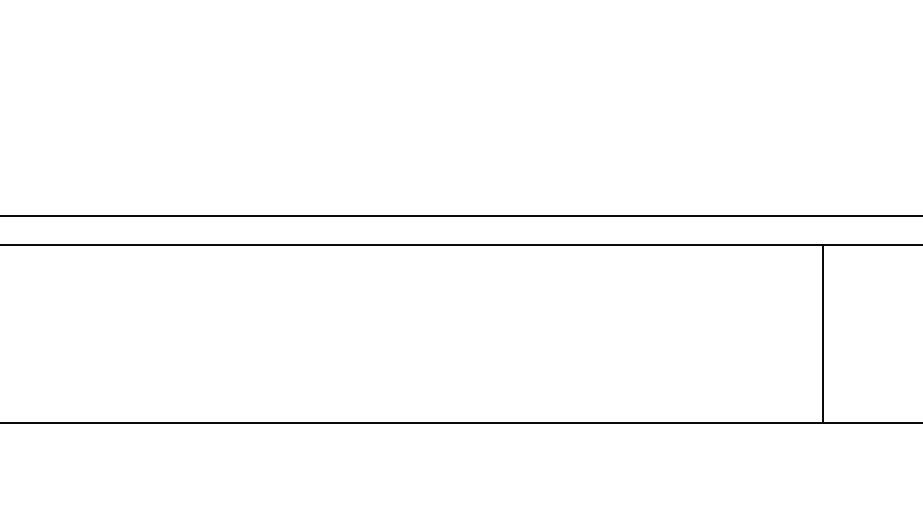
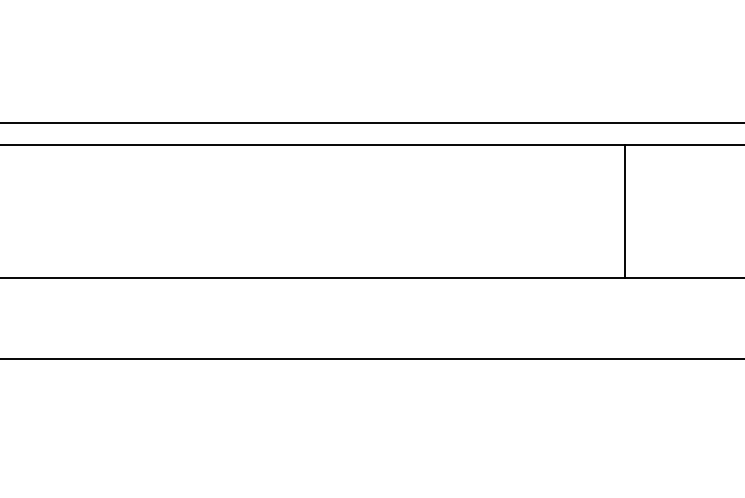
line: (822, 334) -> (625, 211), moved

